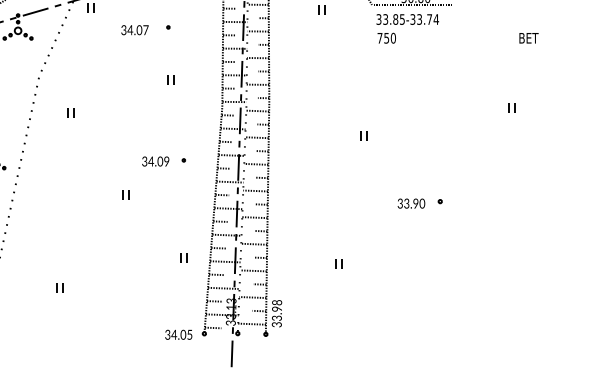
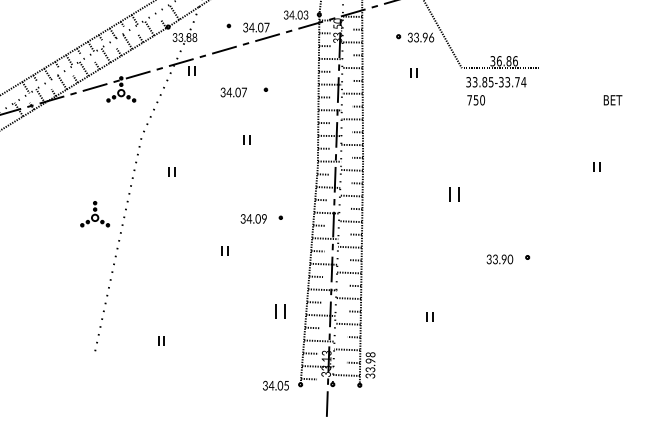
part: (169, 79) -> (246, 139), moved
part: (364, 136) -> (454, 194), size x1.6
part: (183, 257) -> (280, 311), size x1.6

